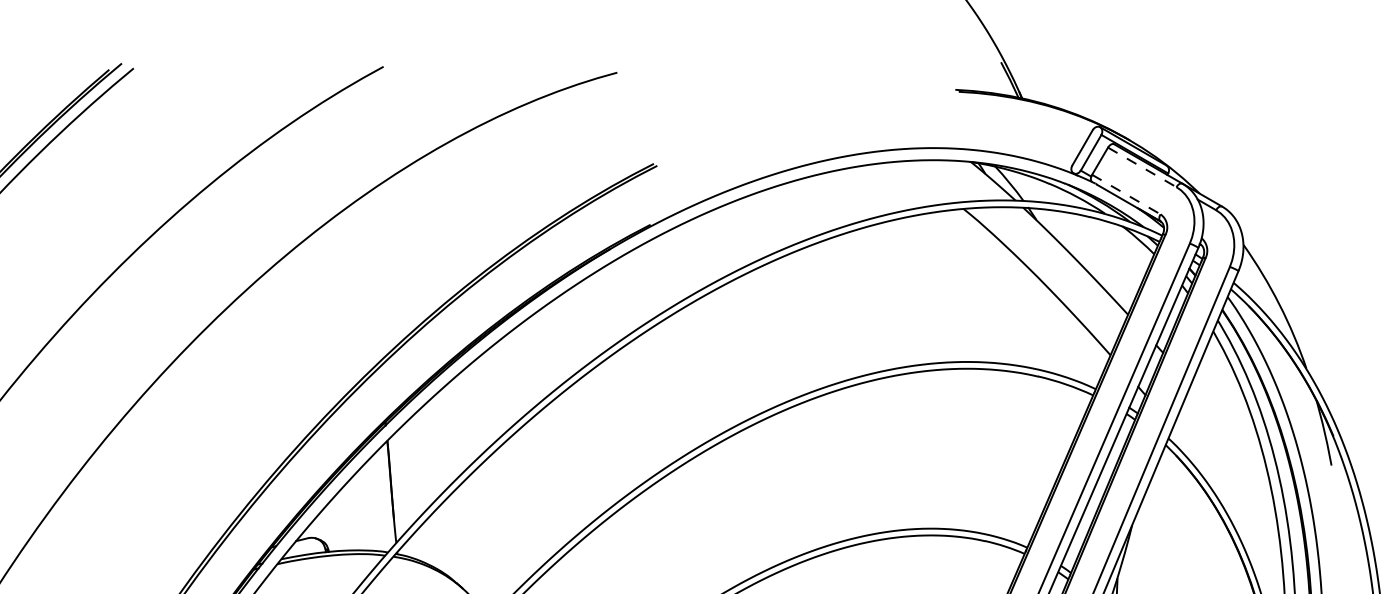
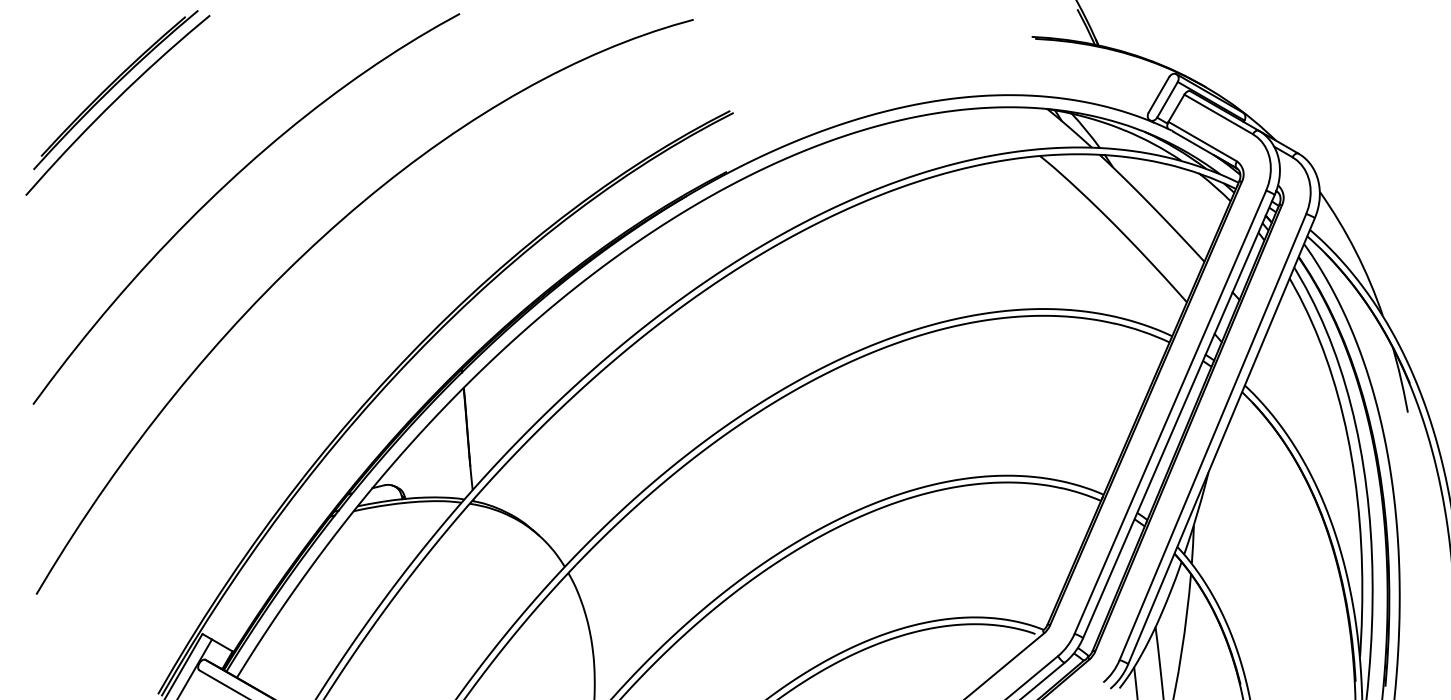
line: (1143, 167) -> (1219, 114), dashed -> solid
line: (1126, 194) -> (1202, 141), dashed -> solid

